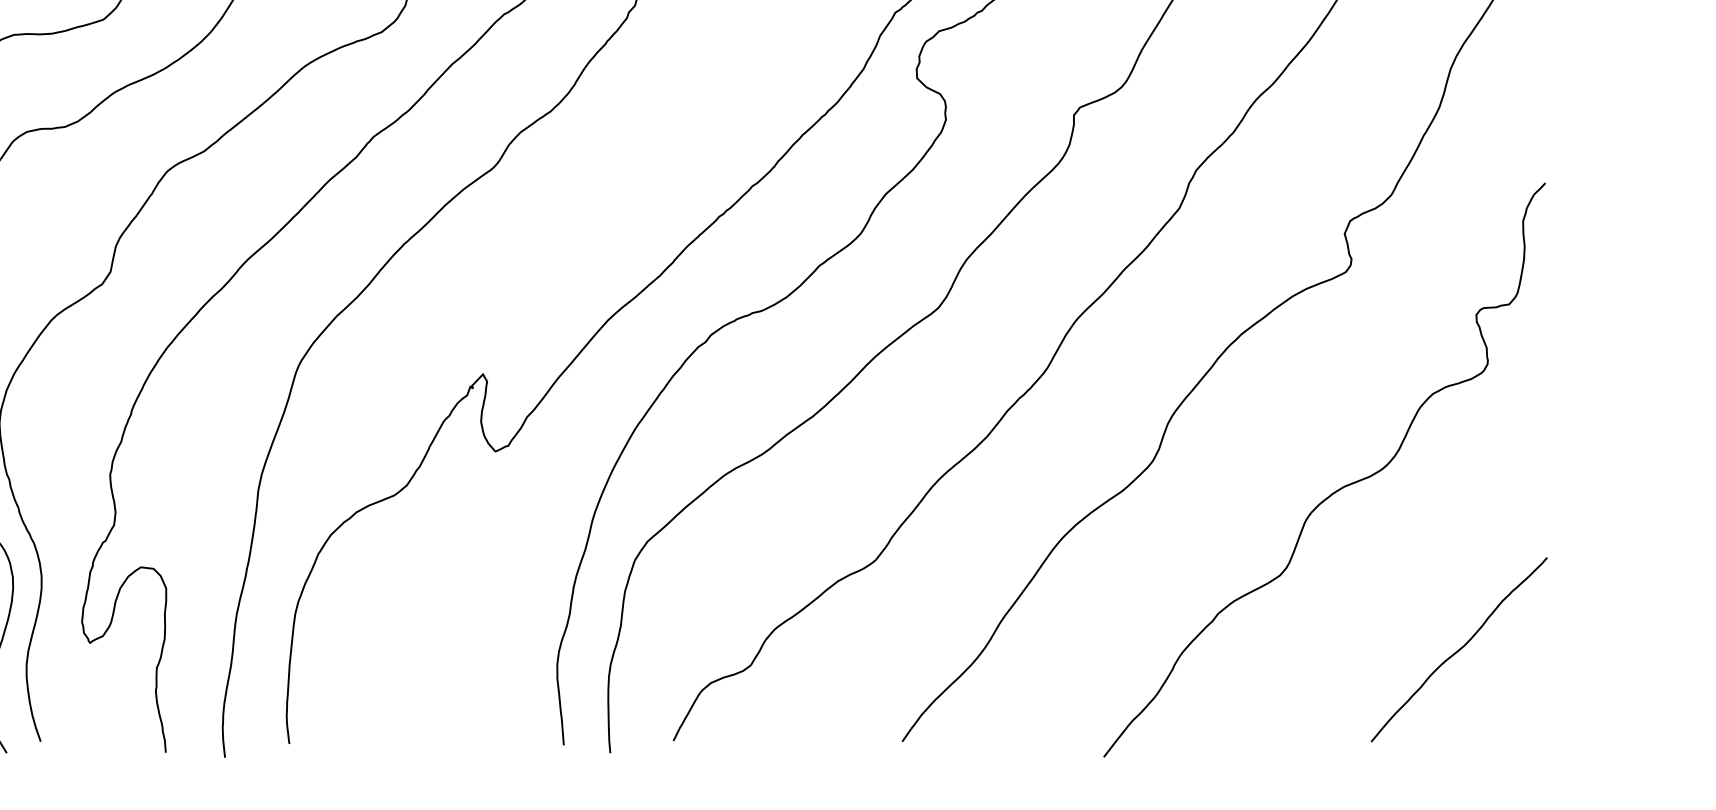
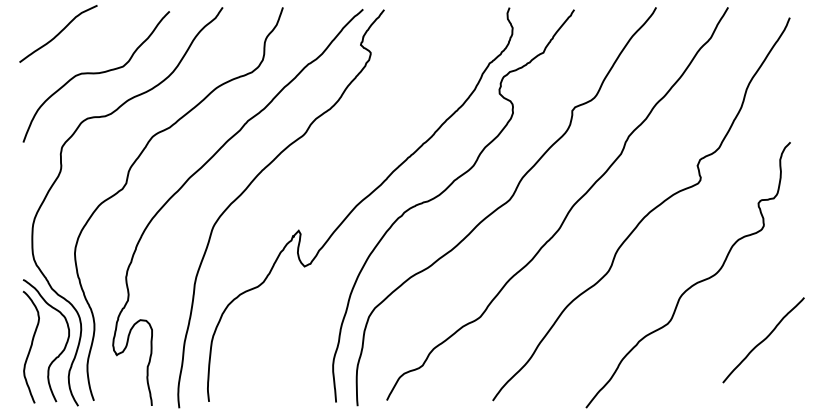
curve: (1458, 650) -> (763, 340), moved

